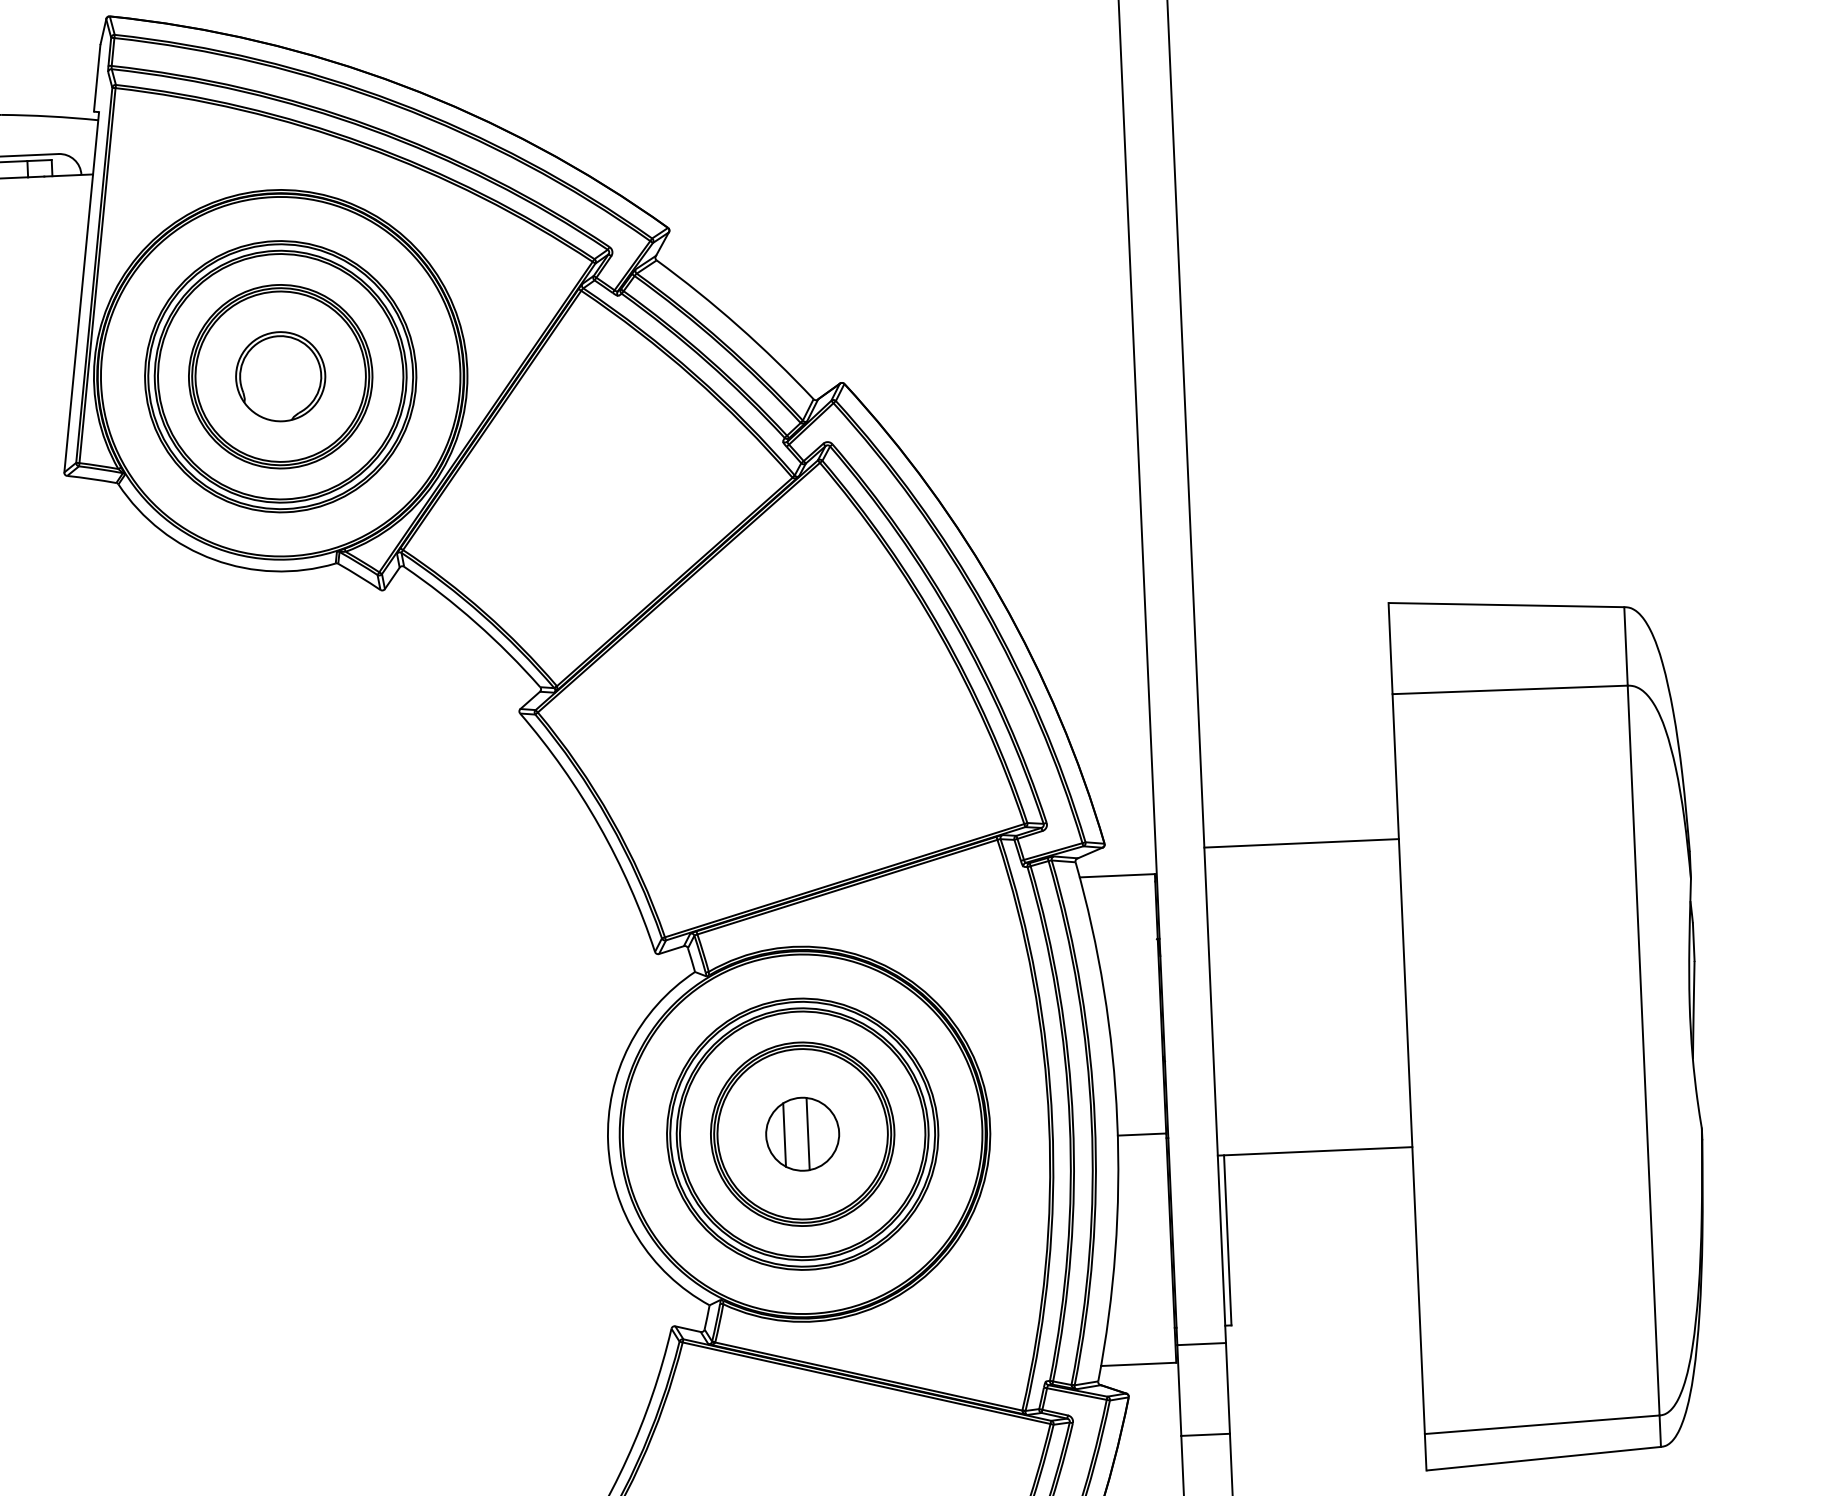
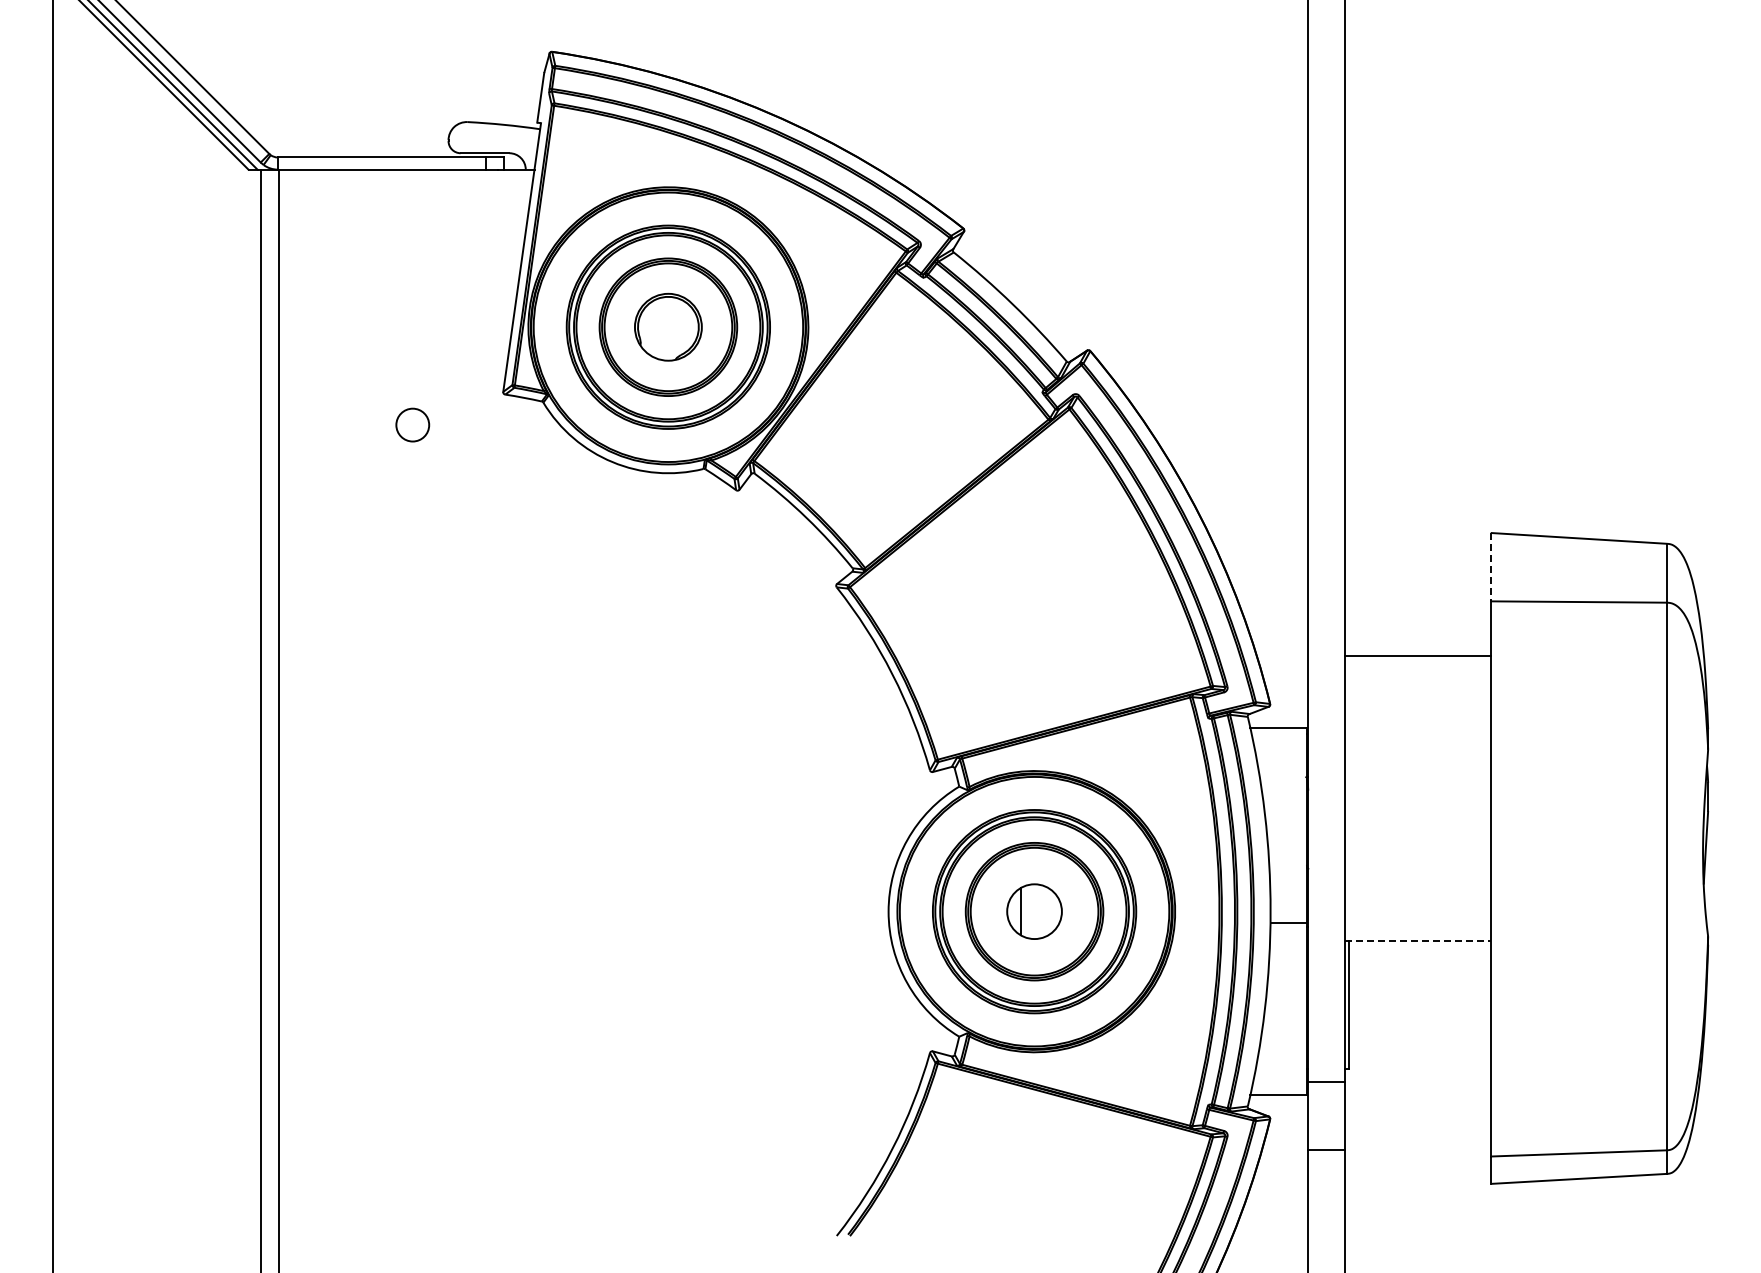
line: (1390, 649) -> (1490, 567), solid -> dashed
line: (1301, 843) -> (1417, 656), moved
line: (807, 1133) -> (1038, 911), removed
line: (1314, 1151) -> (1417, 941), solid -> dashed

